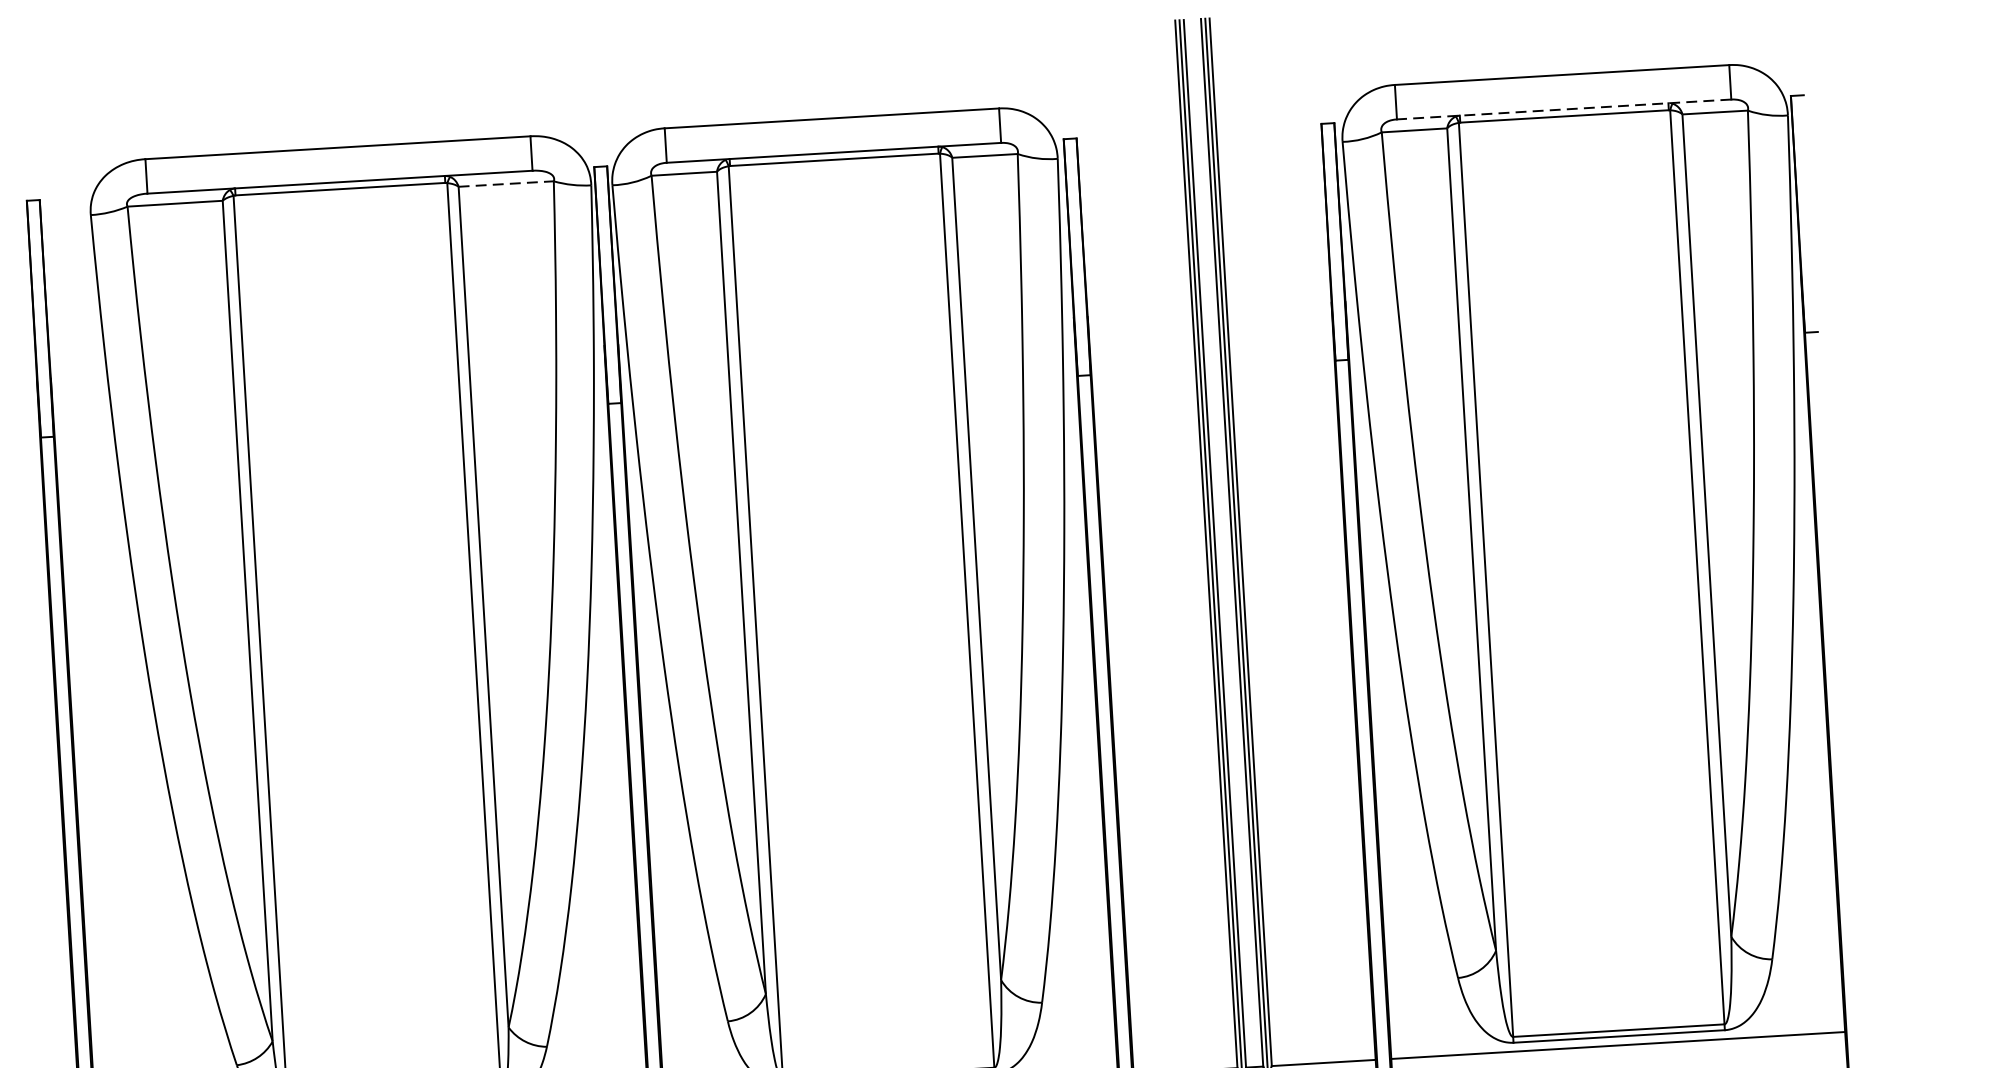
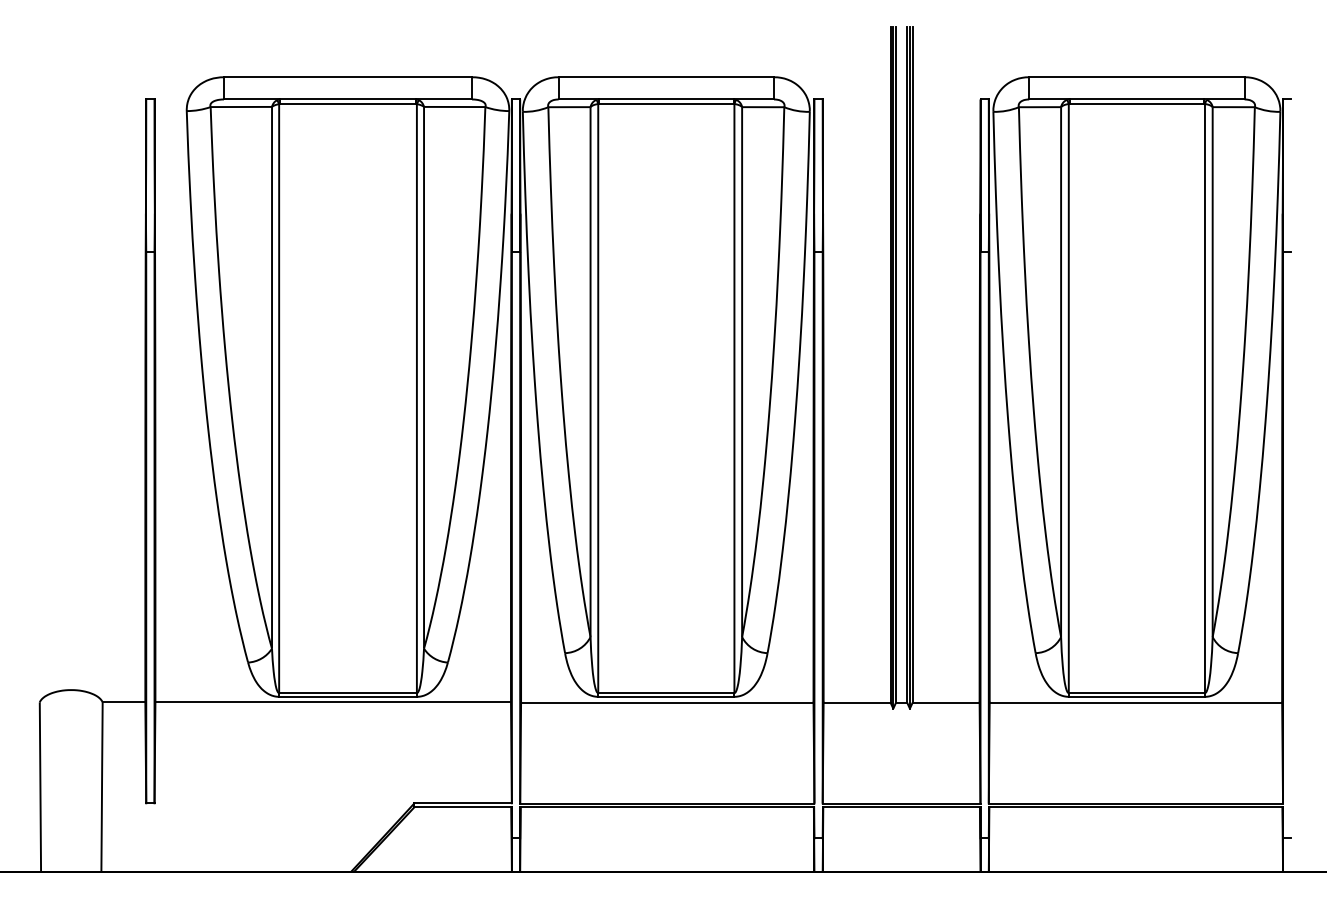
line: (1563, 109) -> (1136, 99), dashed -> solid
line: (505, 183) -> (454, 106), dashed -> solid

